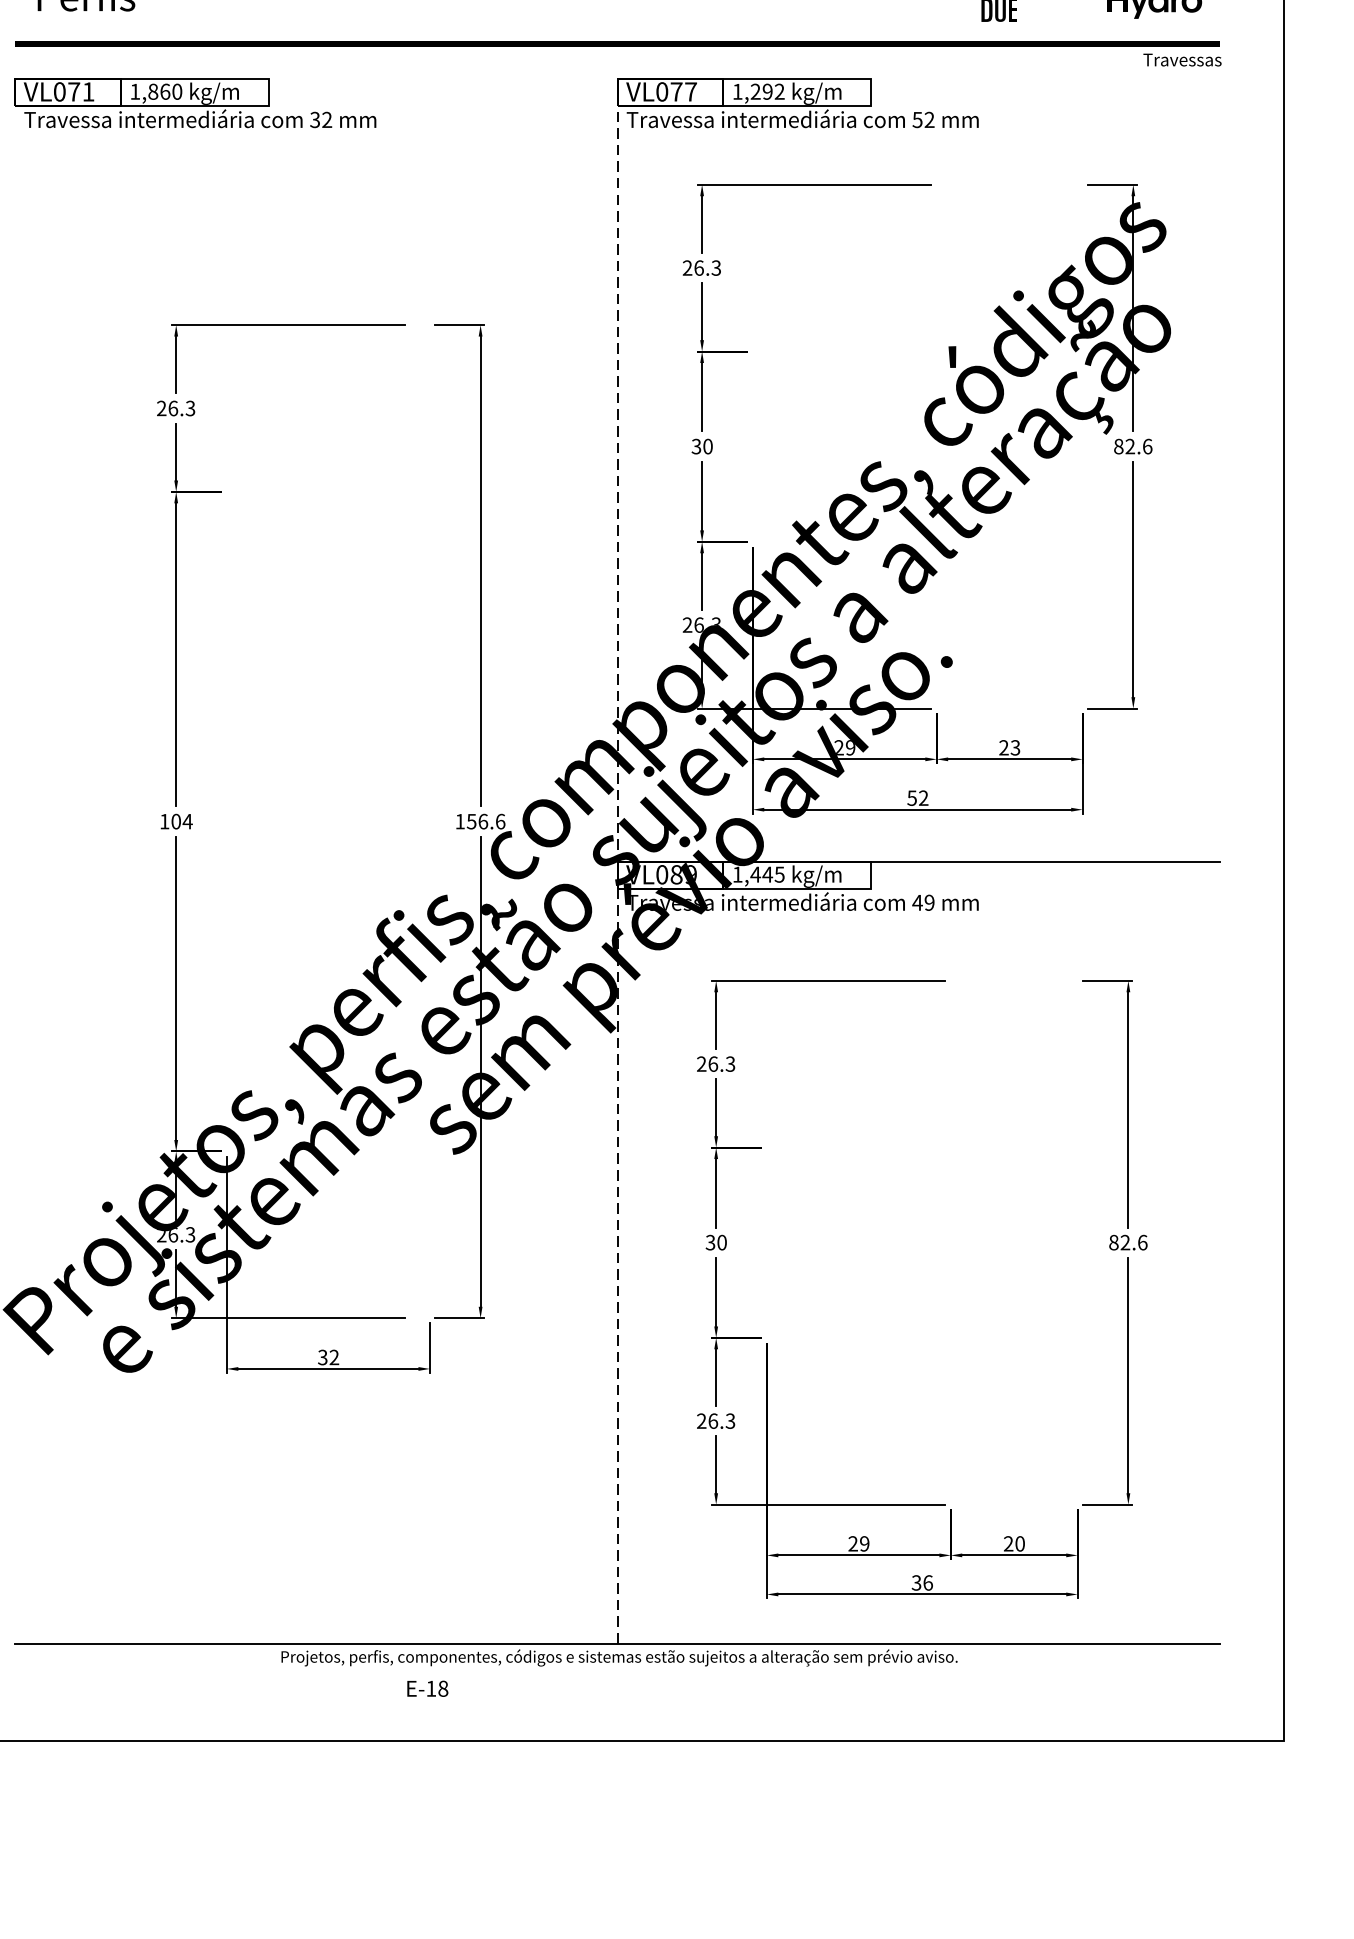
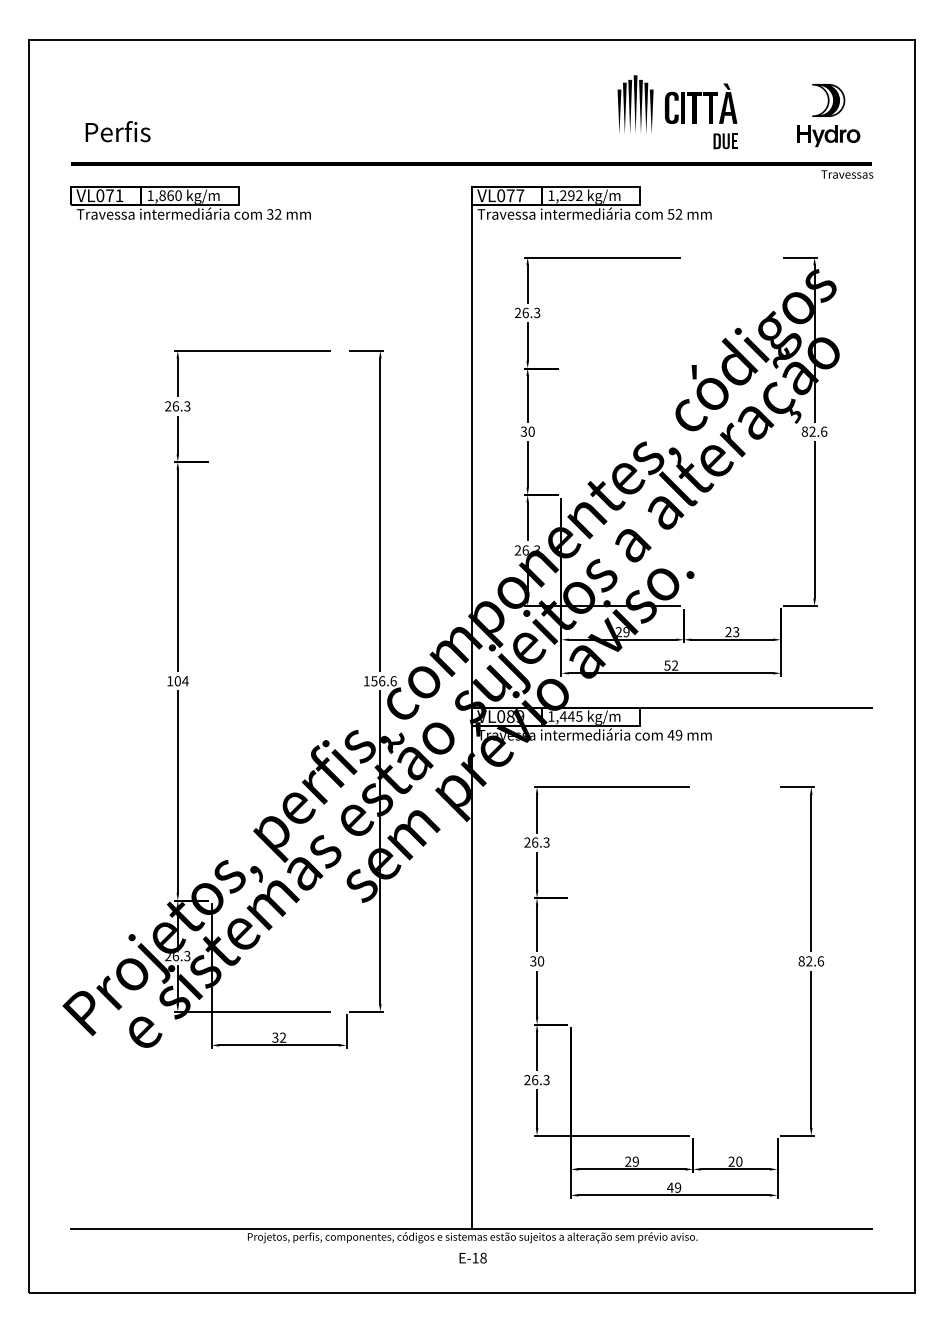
line: (617, 861) -> (471, 707), dashed -> solid
text: (922, 1582) -> (674, 1187), 36 -> 49
text: (426, 1687) -> (472, 1257), moved

